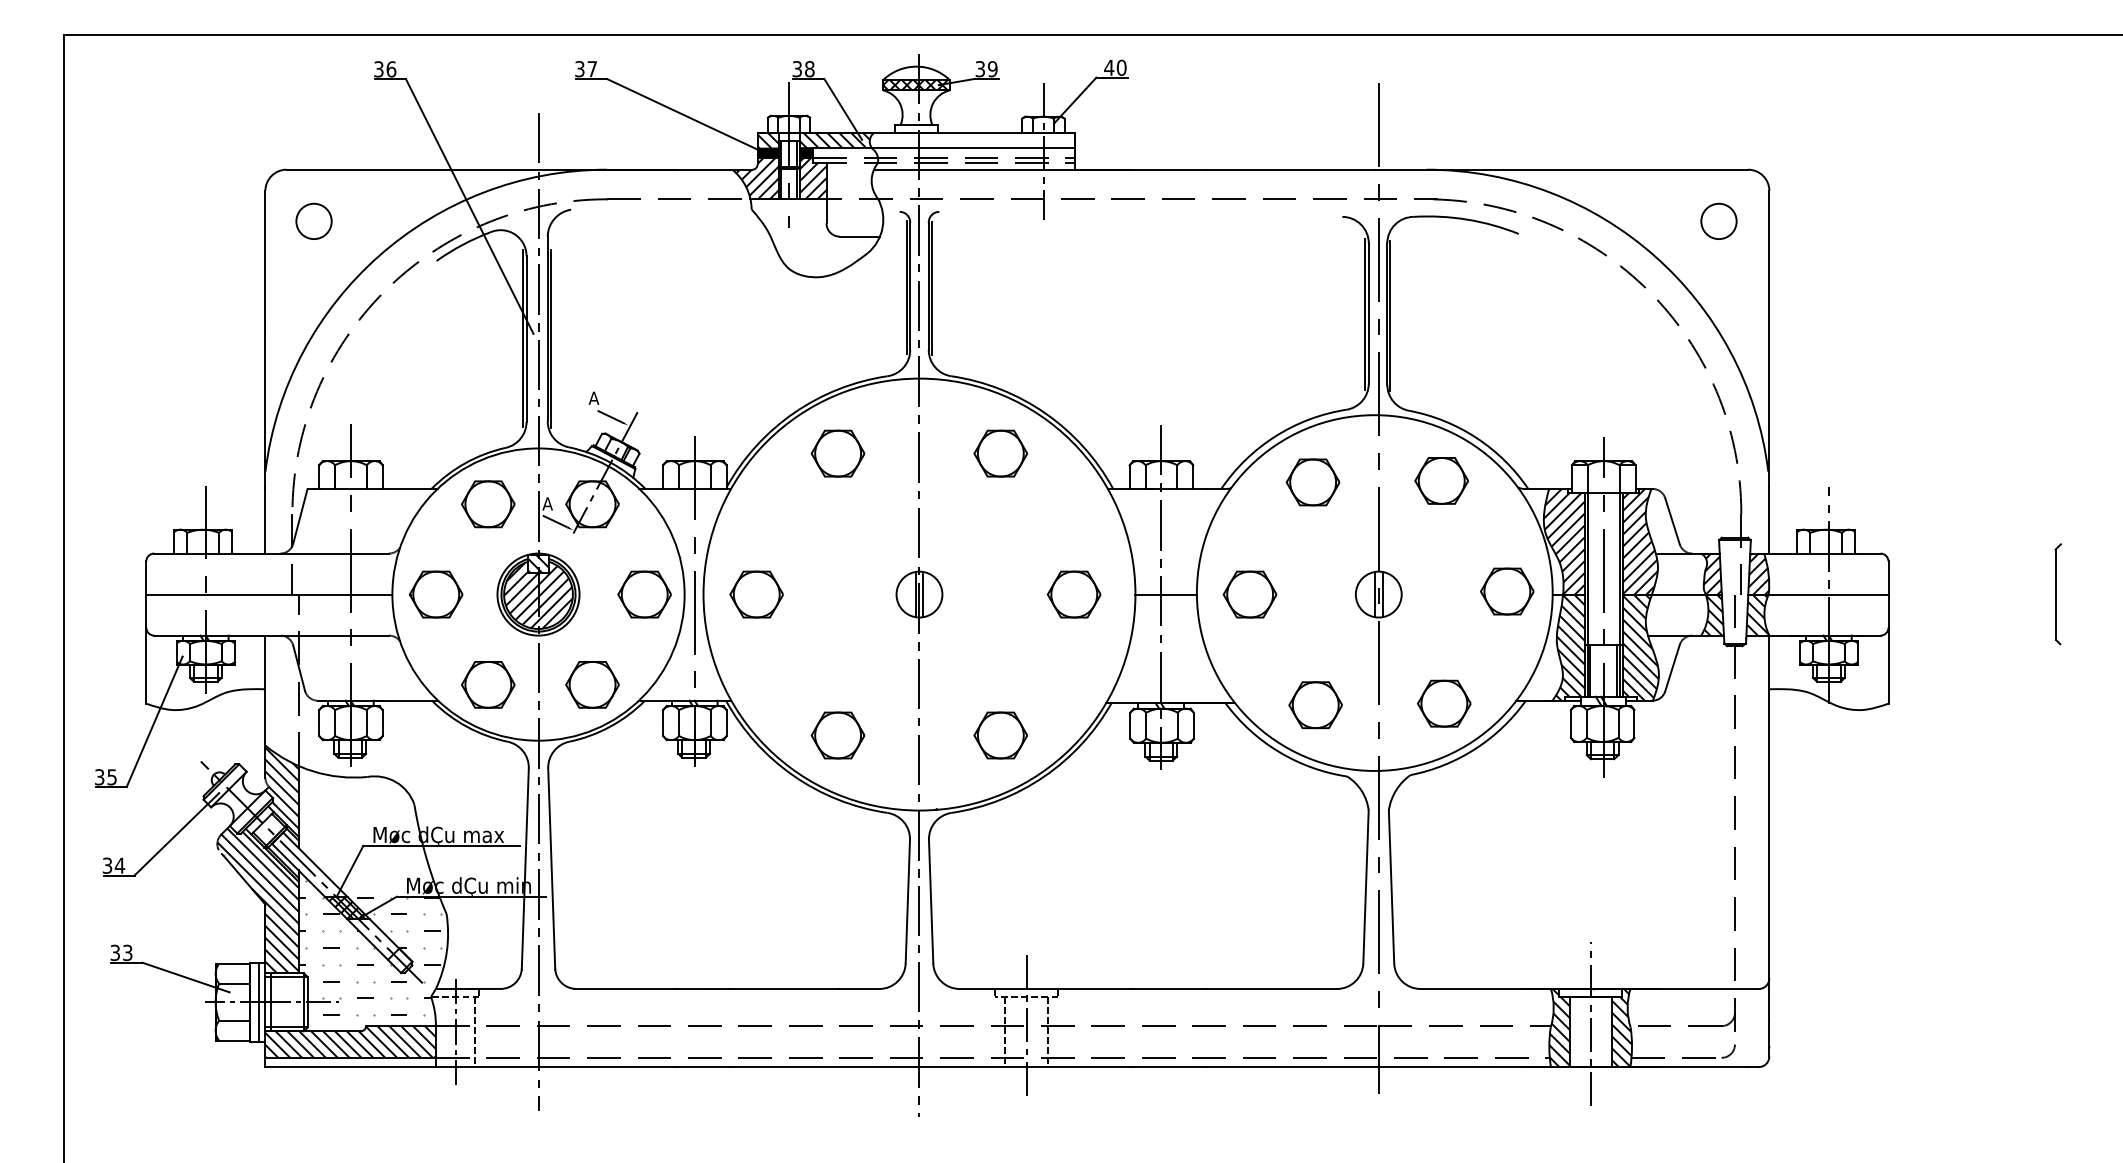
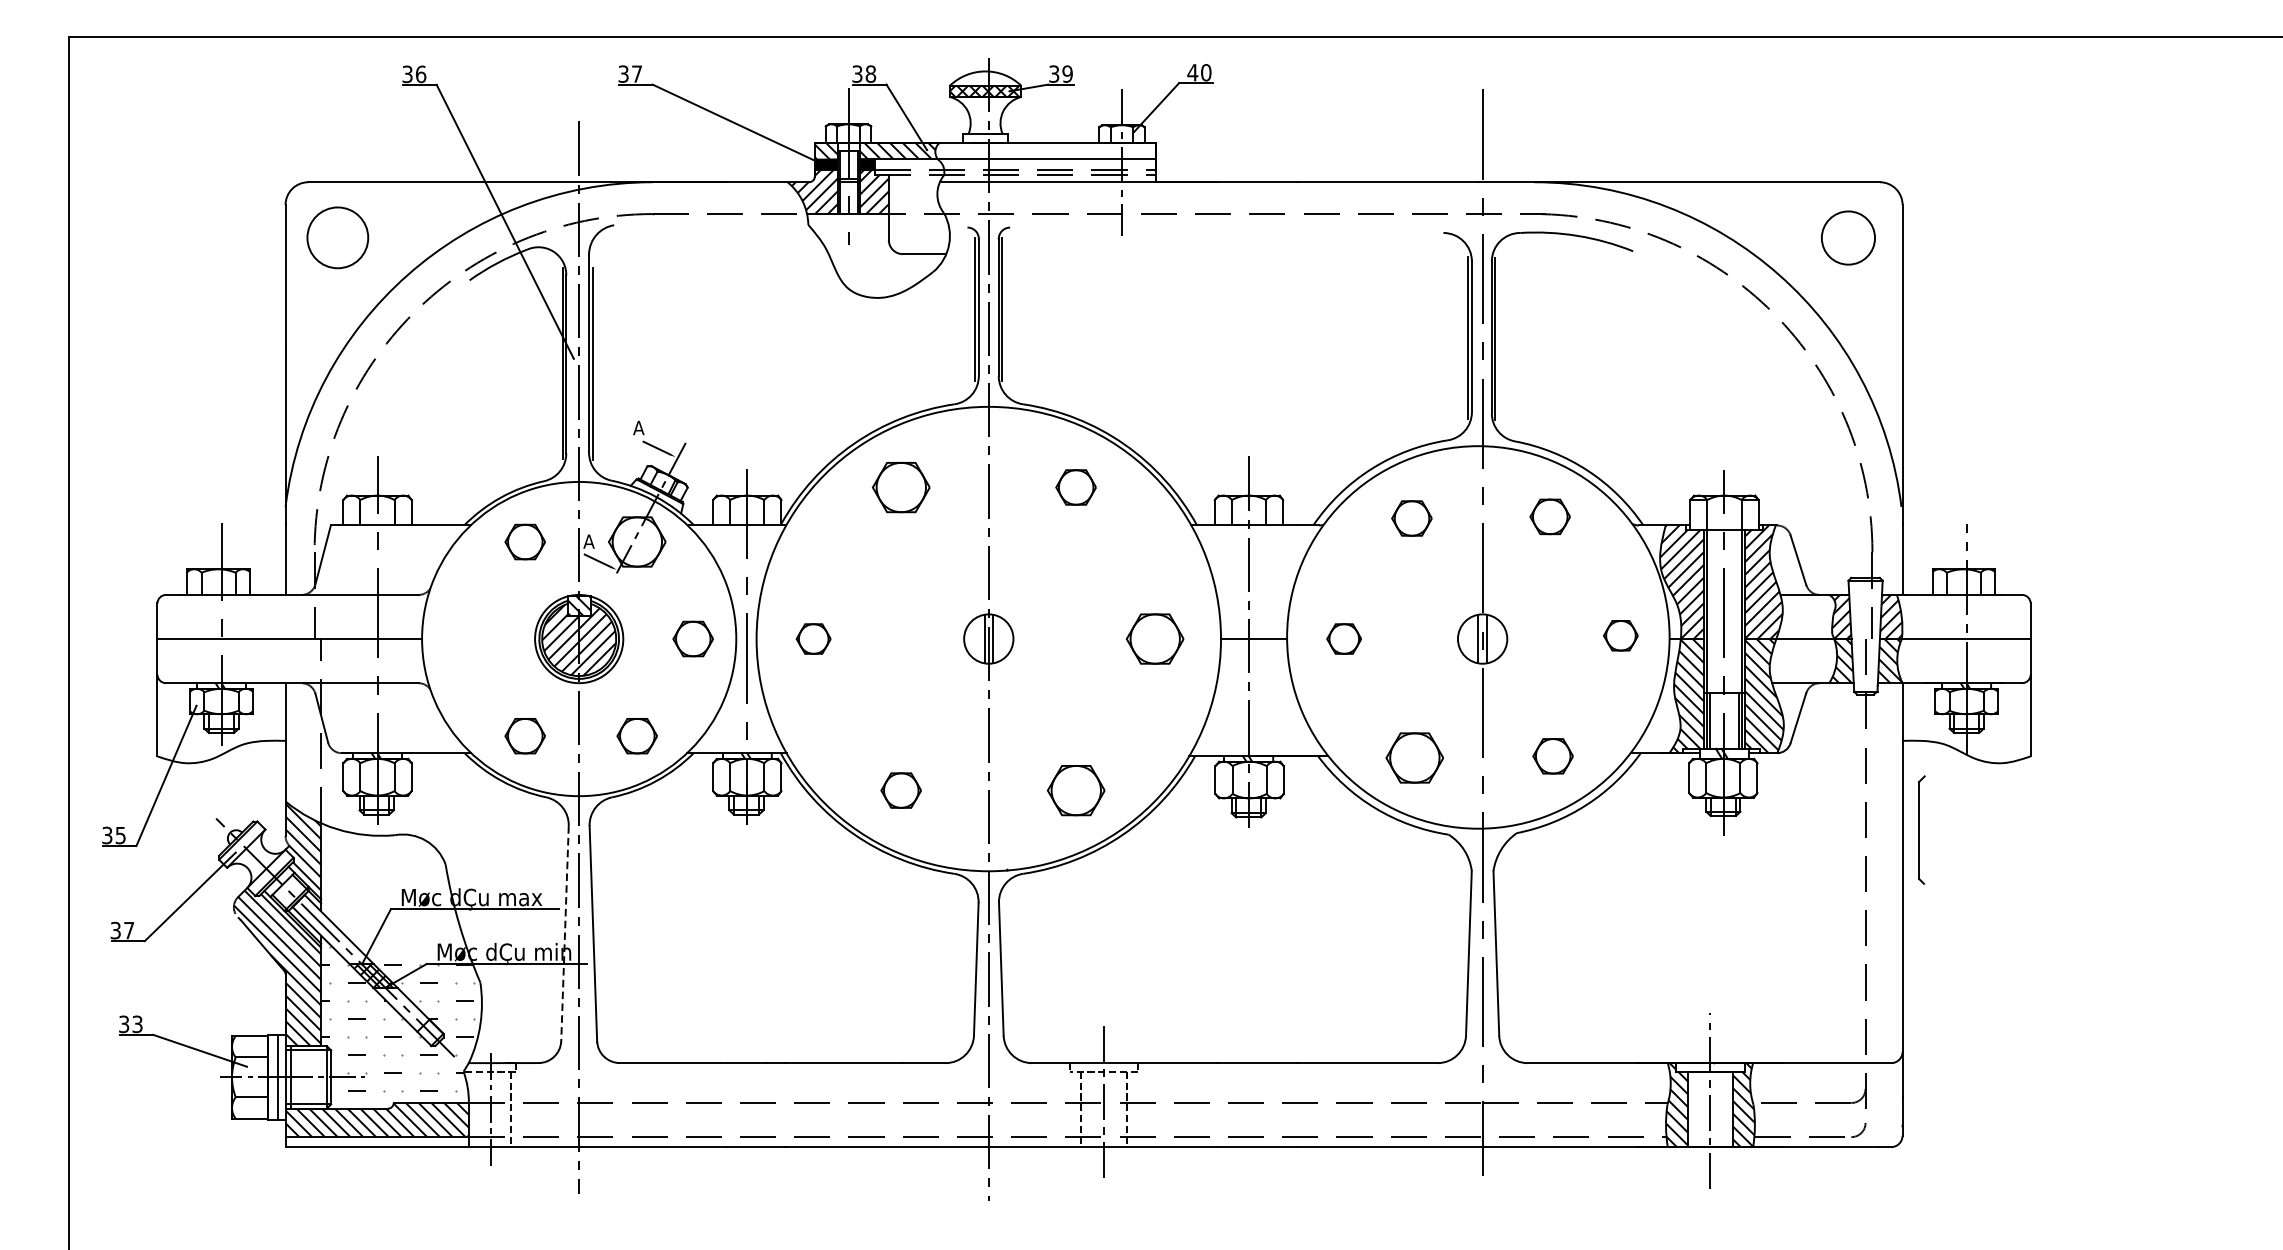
circle: (1718, 220) -> (1847, 236), size x1.4
circle: (313, 221) -> (337, 237), size x1.6
part: (1000, 453) -> (1075, 487), size x0.7
part: (1441, 480) -> (1550, 516), size x0.7
part: (1312, 482) -> (1411, 518), size x0.7
part: (488, 504) -> (525, 542), size x0.7
part: (1507, 591) -> (1621, 635), size x0.6
part: (435, 594) -> (468, 638), removed
part: (644, 594) -> (693, 638), size x0.7
part: (756, 594) -> (813, 638), size x0.6
part: (1249, 594) -> (1343, 638), size x0.6
part: (2057, 594) -> (1921, 830), moved
part: (488, 684) -> (525, 735), size x0.7
part: (592, 684) -> (637, 735), size x0.7
part: (1444, 703) -> (1553, 756), size x0.7
part: (837, 735) -> (900, 790), size x0.7
text: (119, 865) -> (128, 930), 34 -> 37
line: (525, 869) -> (565, 934), solid -> dashed

